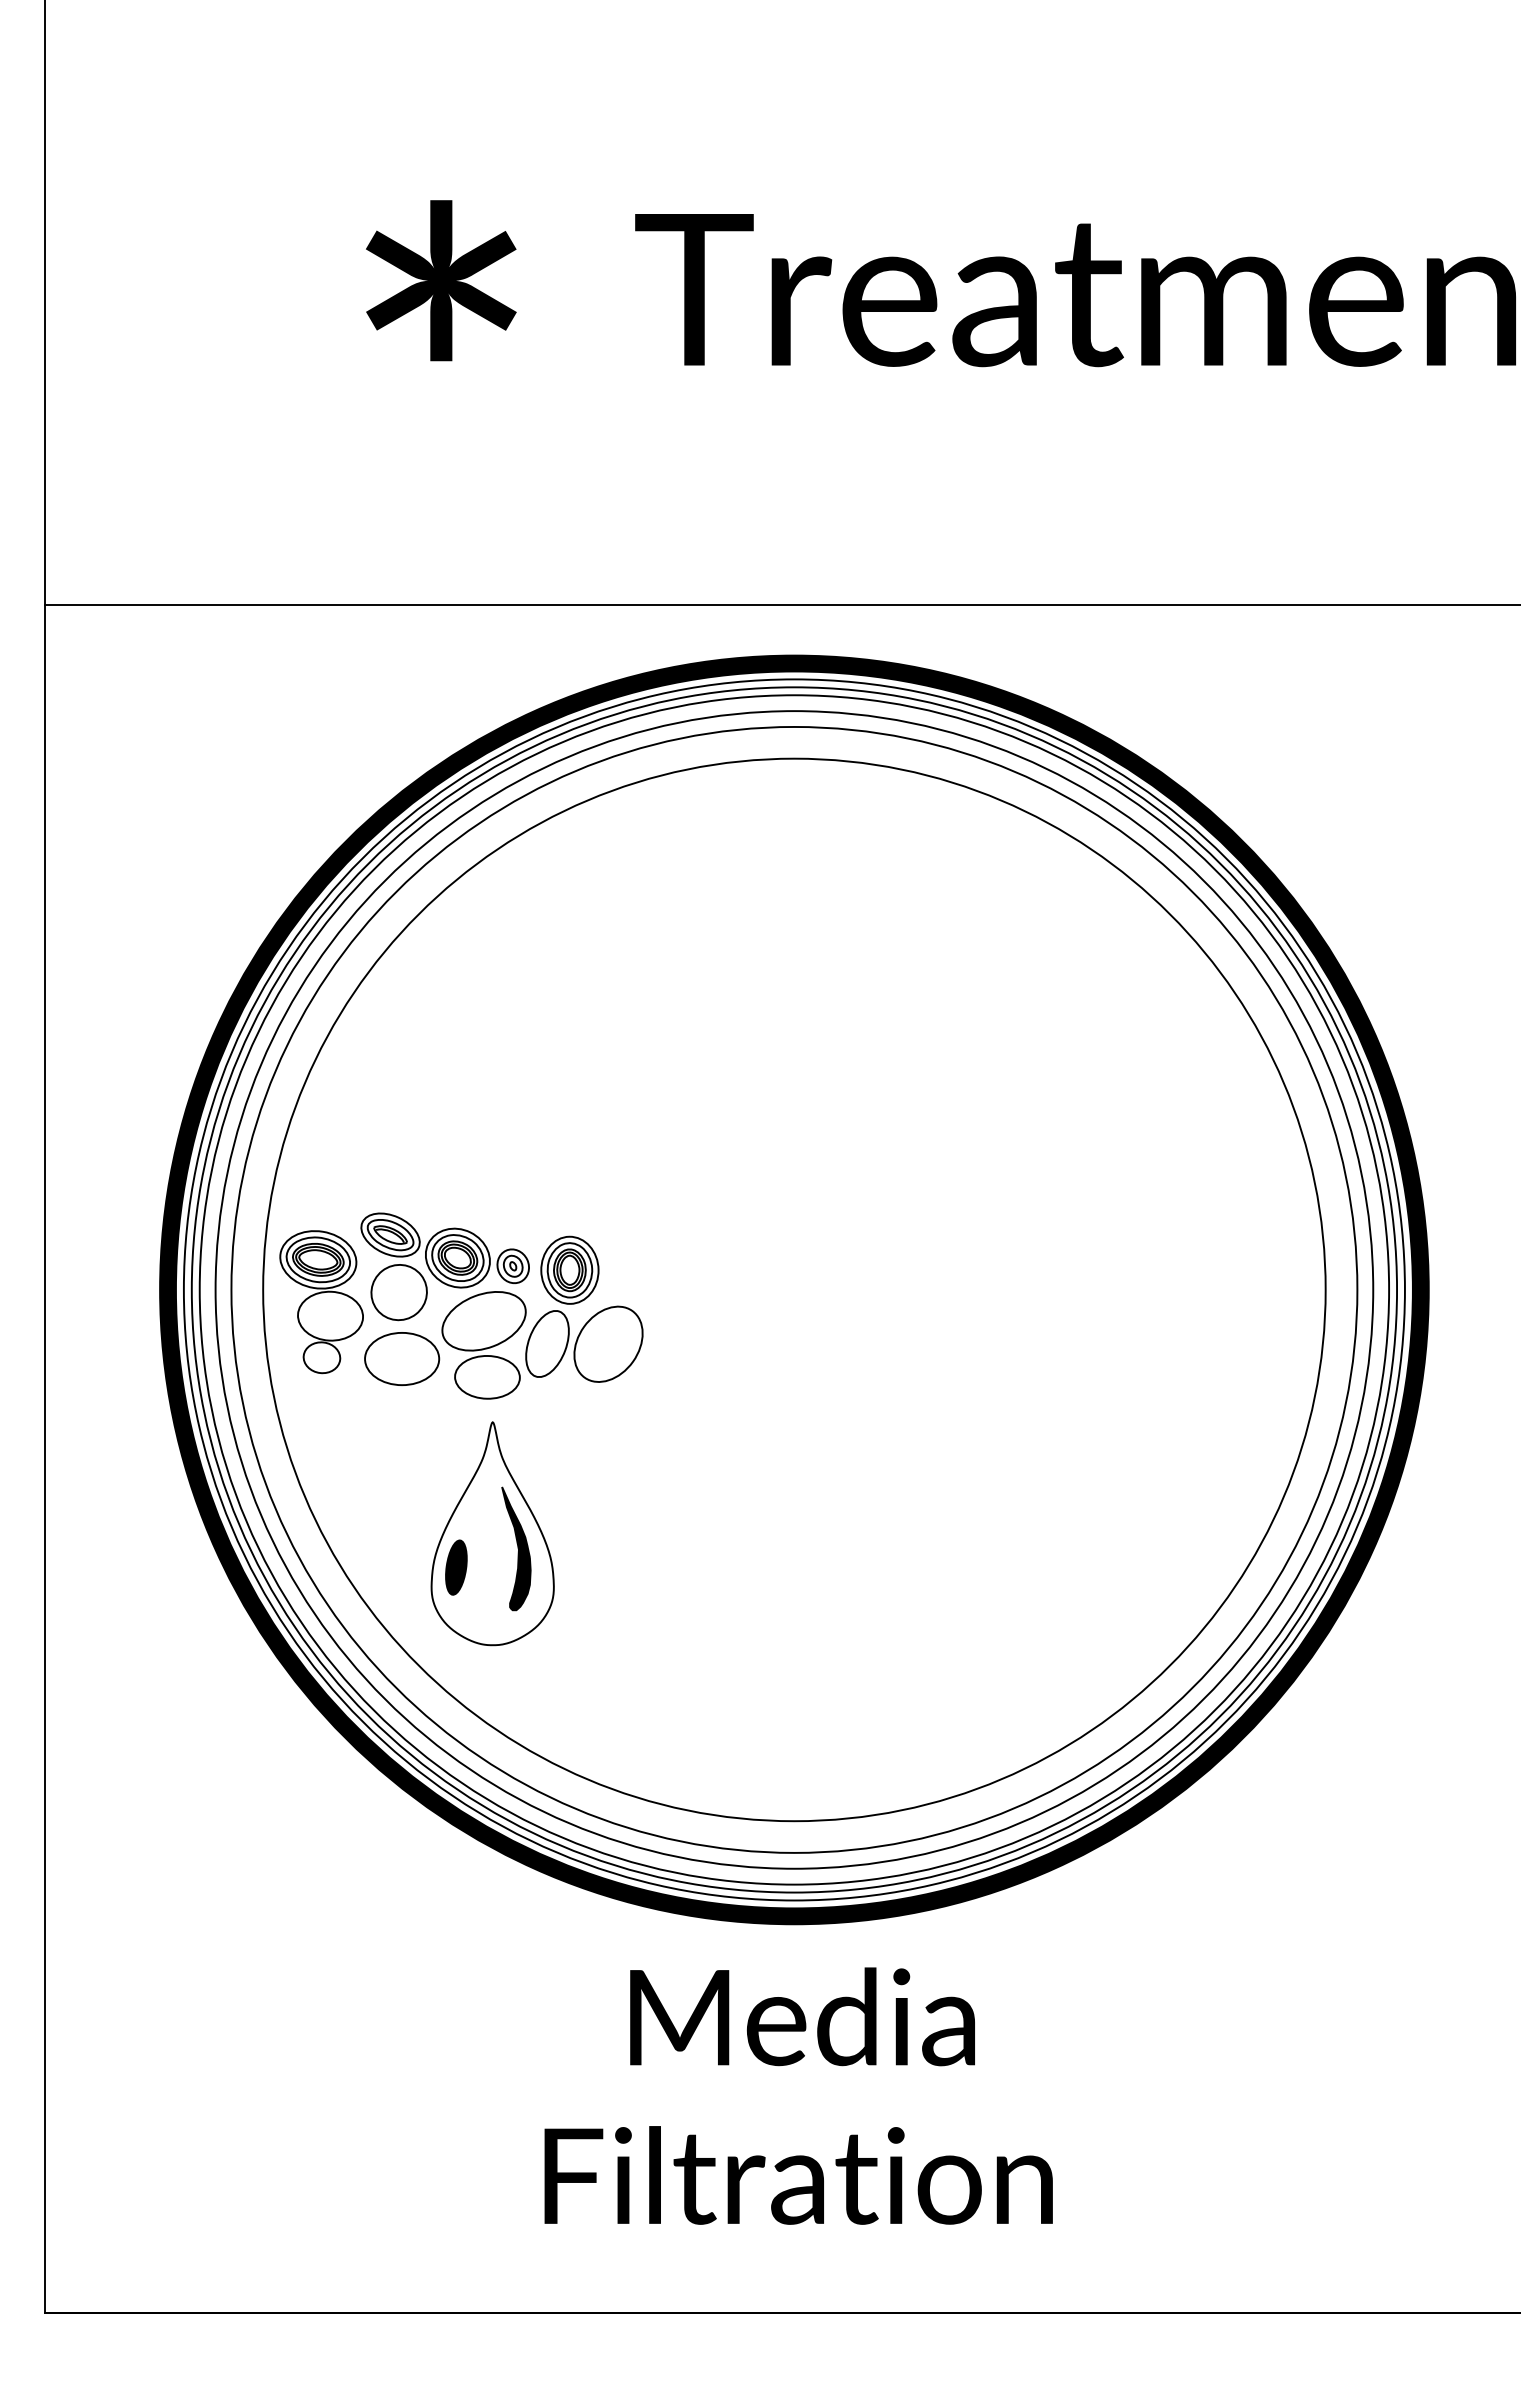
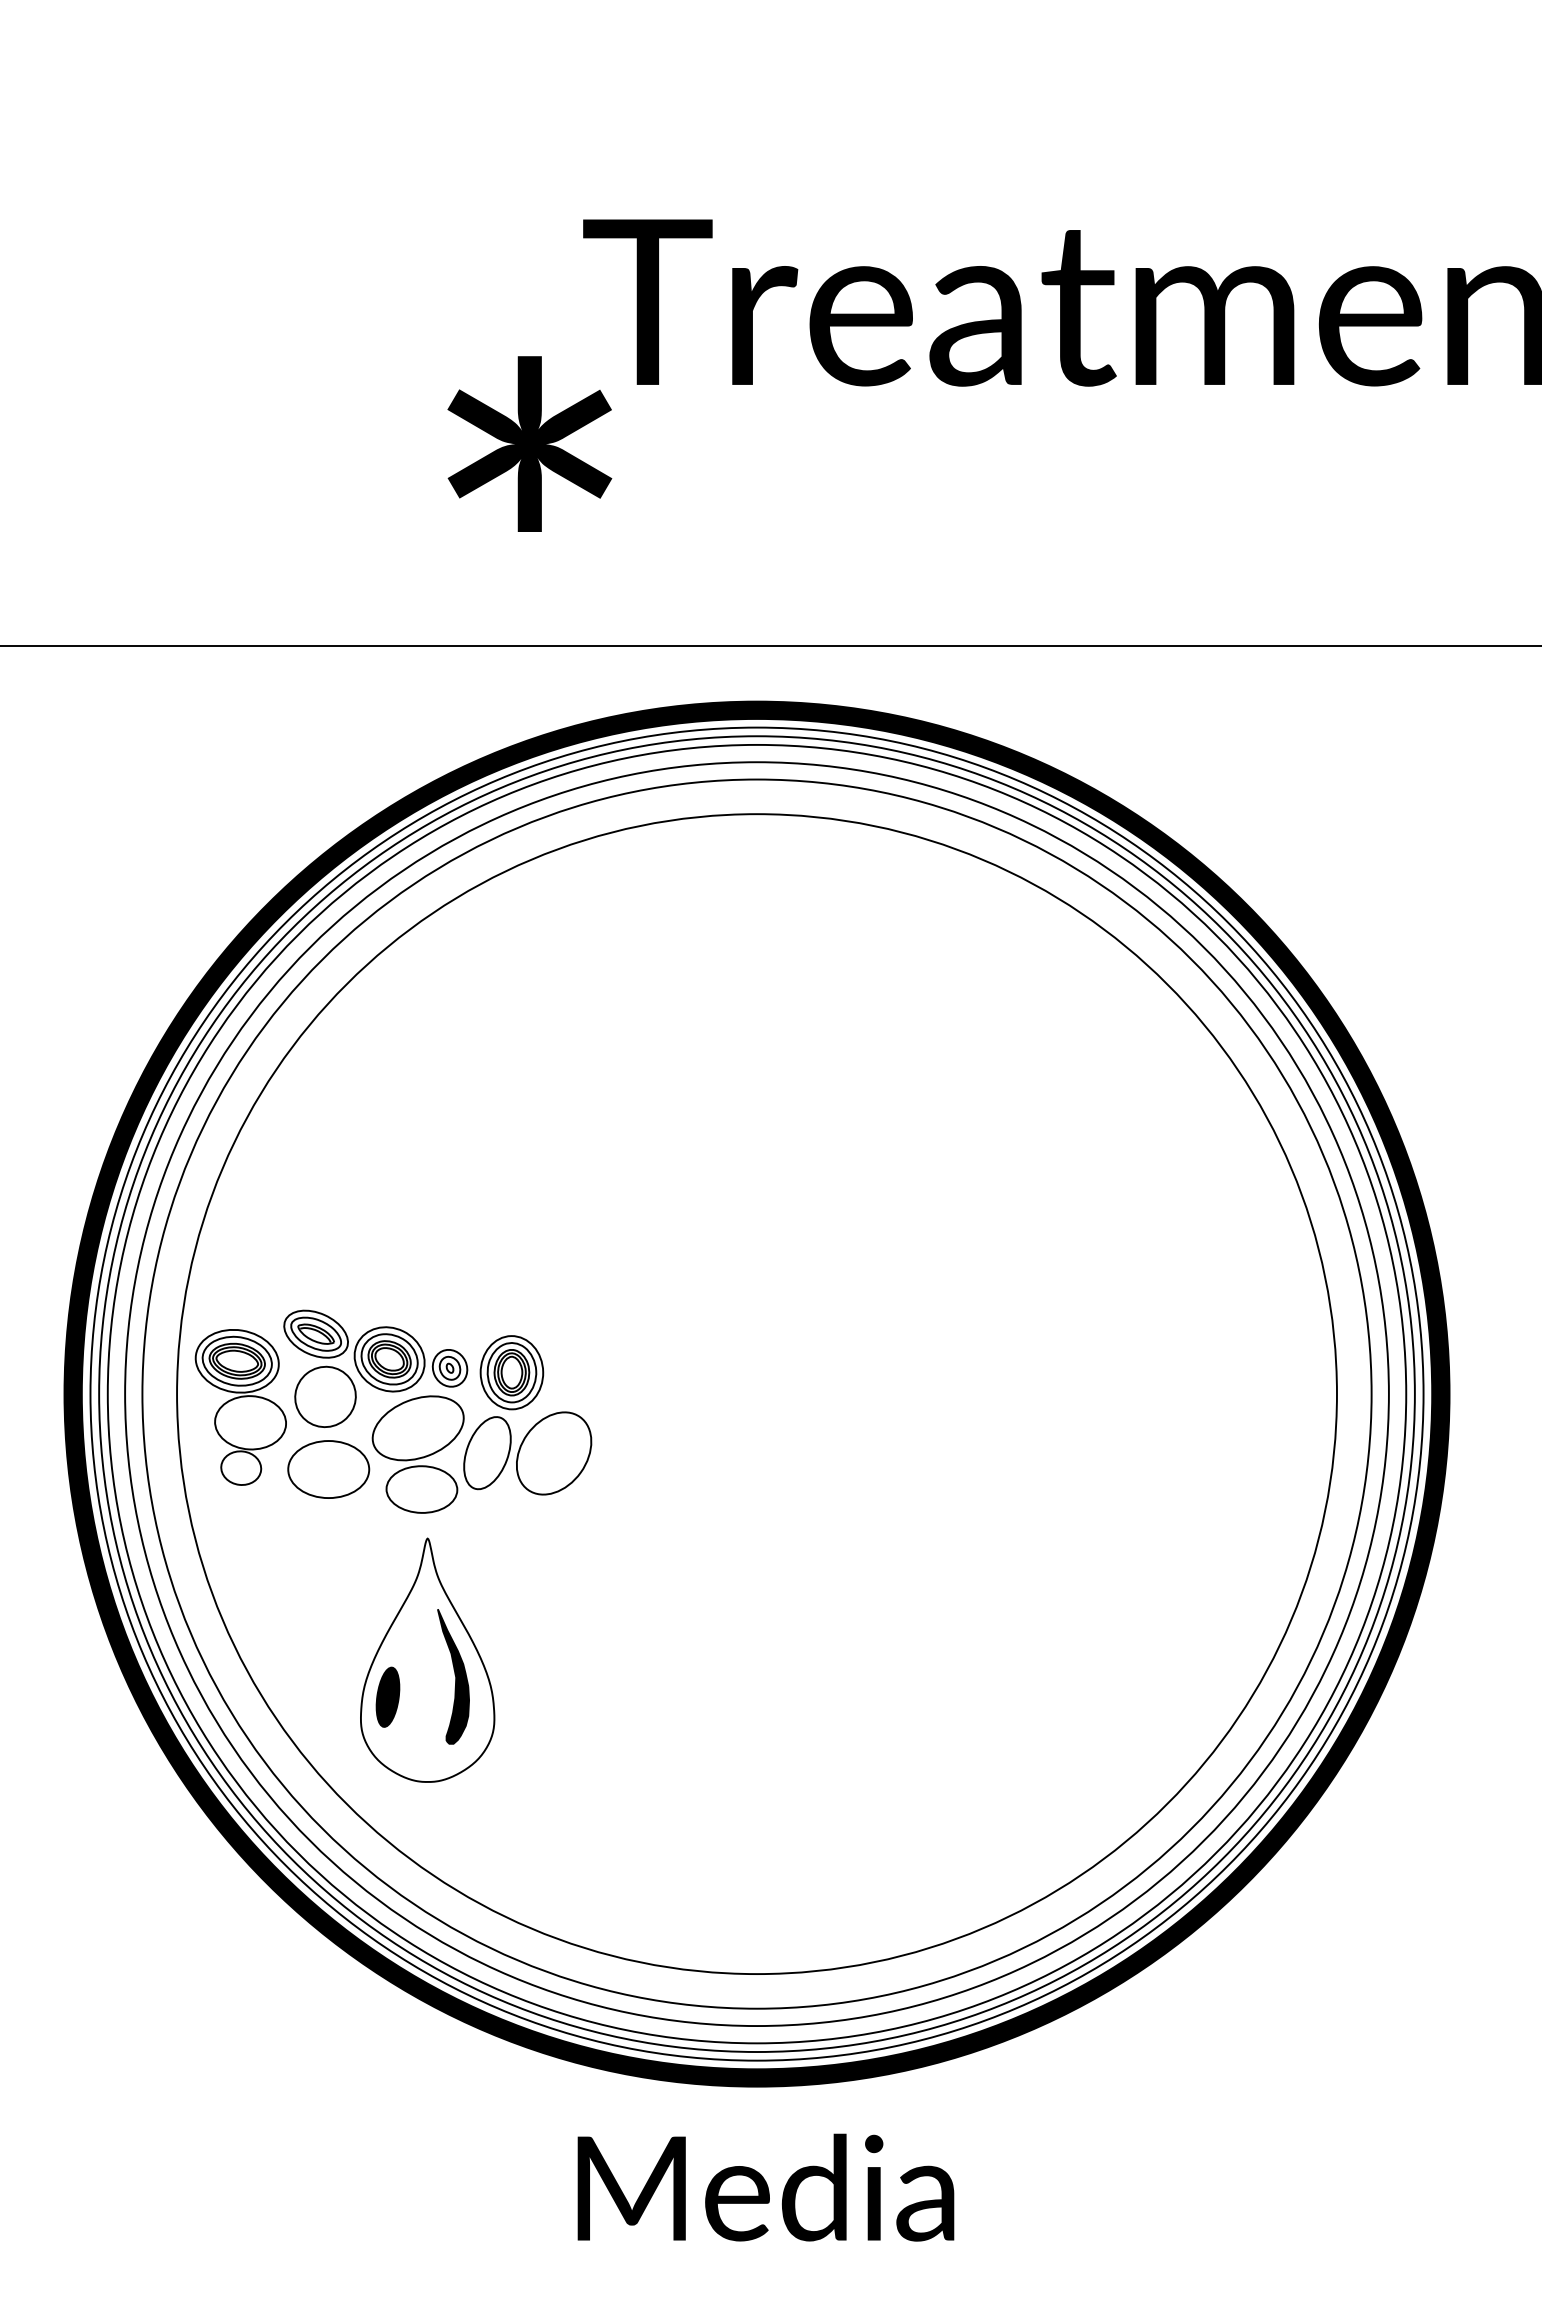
text: (441, 280) -> (530, 443), moved

